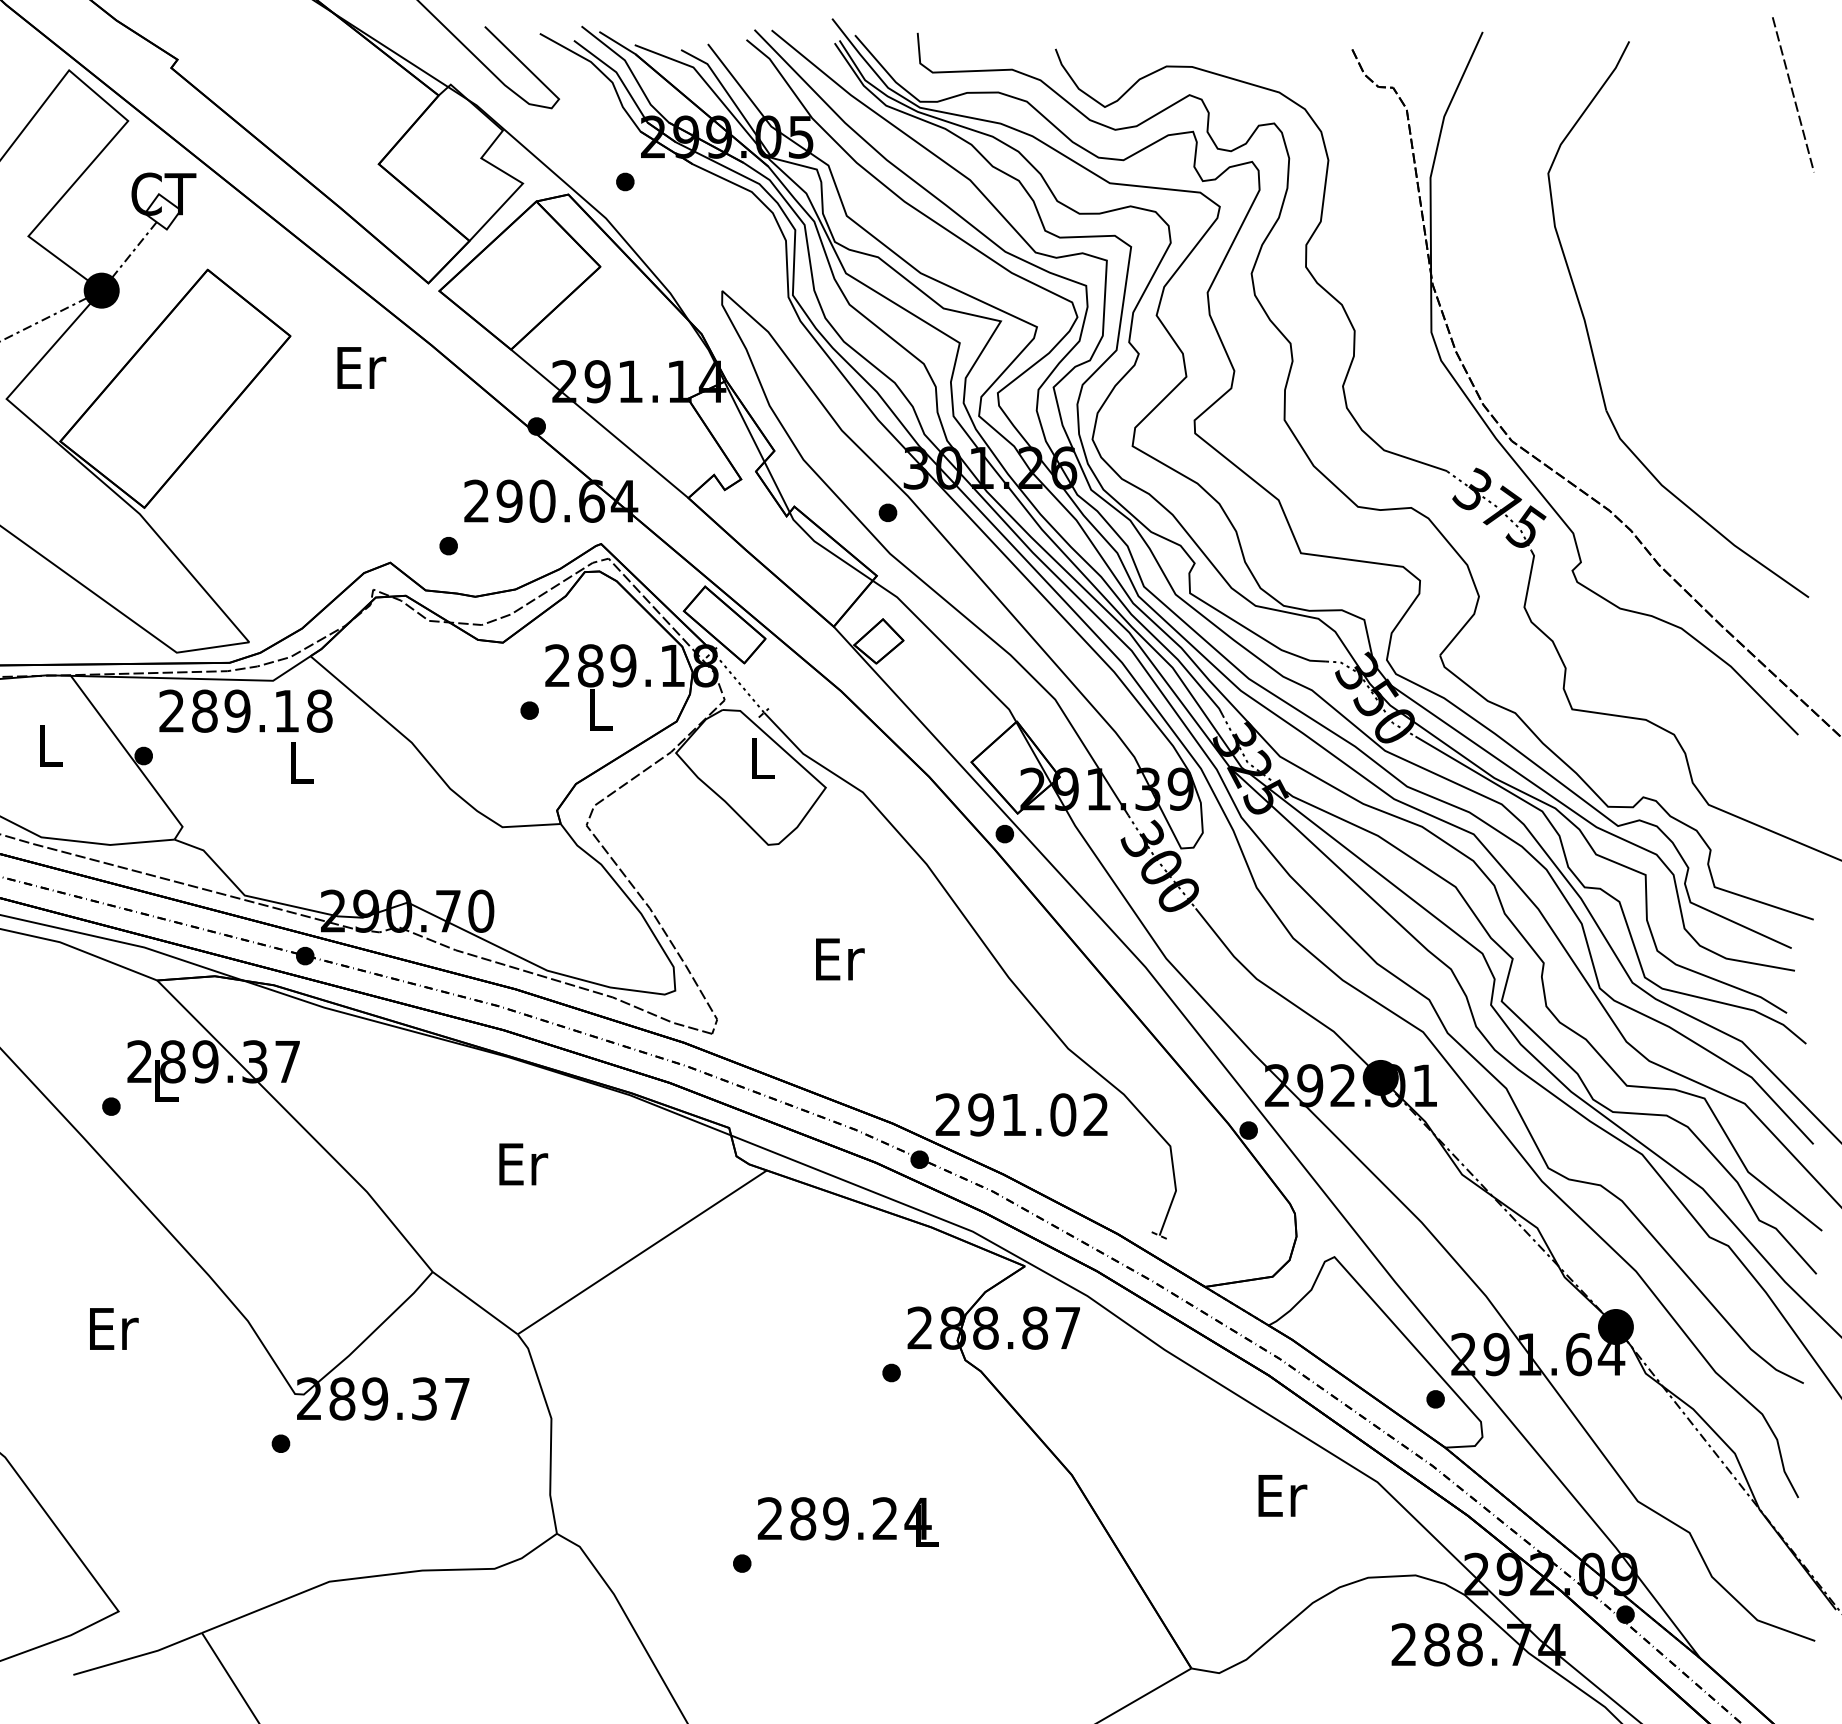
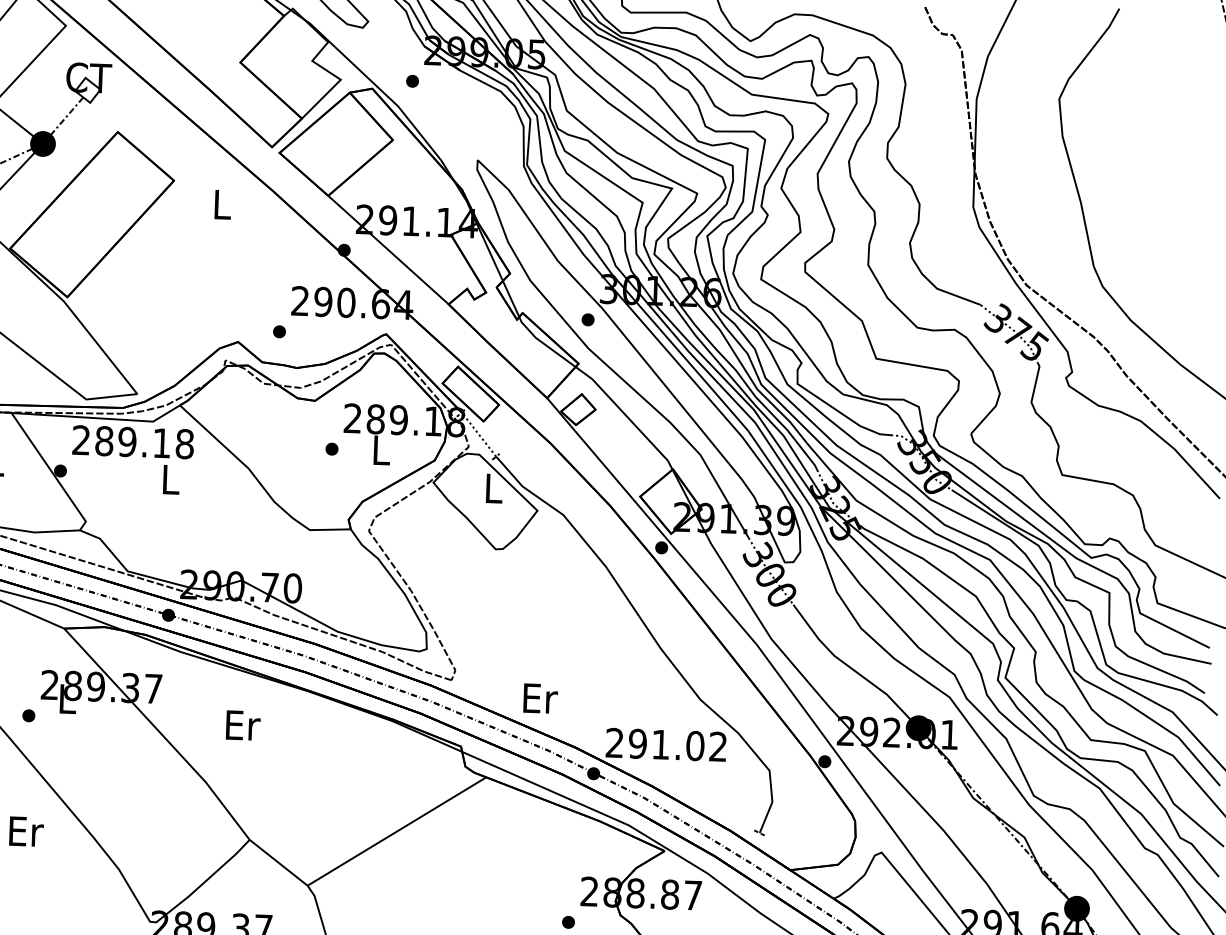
text: (361, 367) -> (223, 204), Er -> L
text: (840, 959) -> (540, 698), moved
text: (523, 1164) -> (243, 725), moved
text: (114, 1328) -> (26, 831), moved

